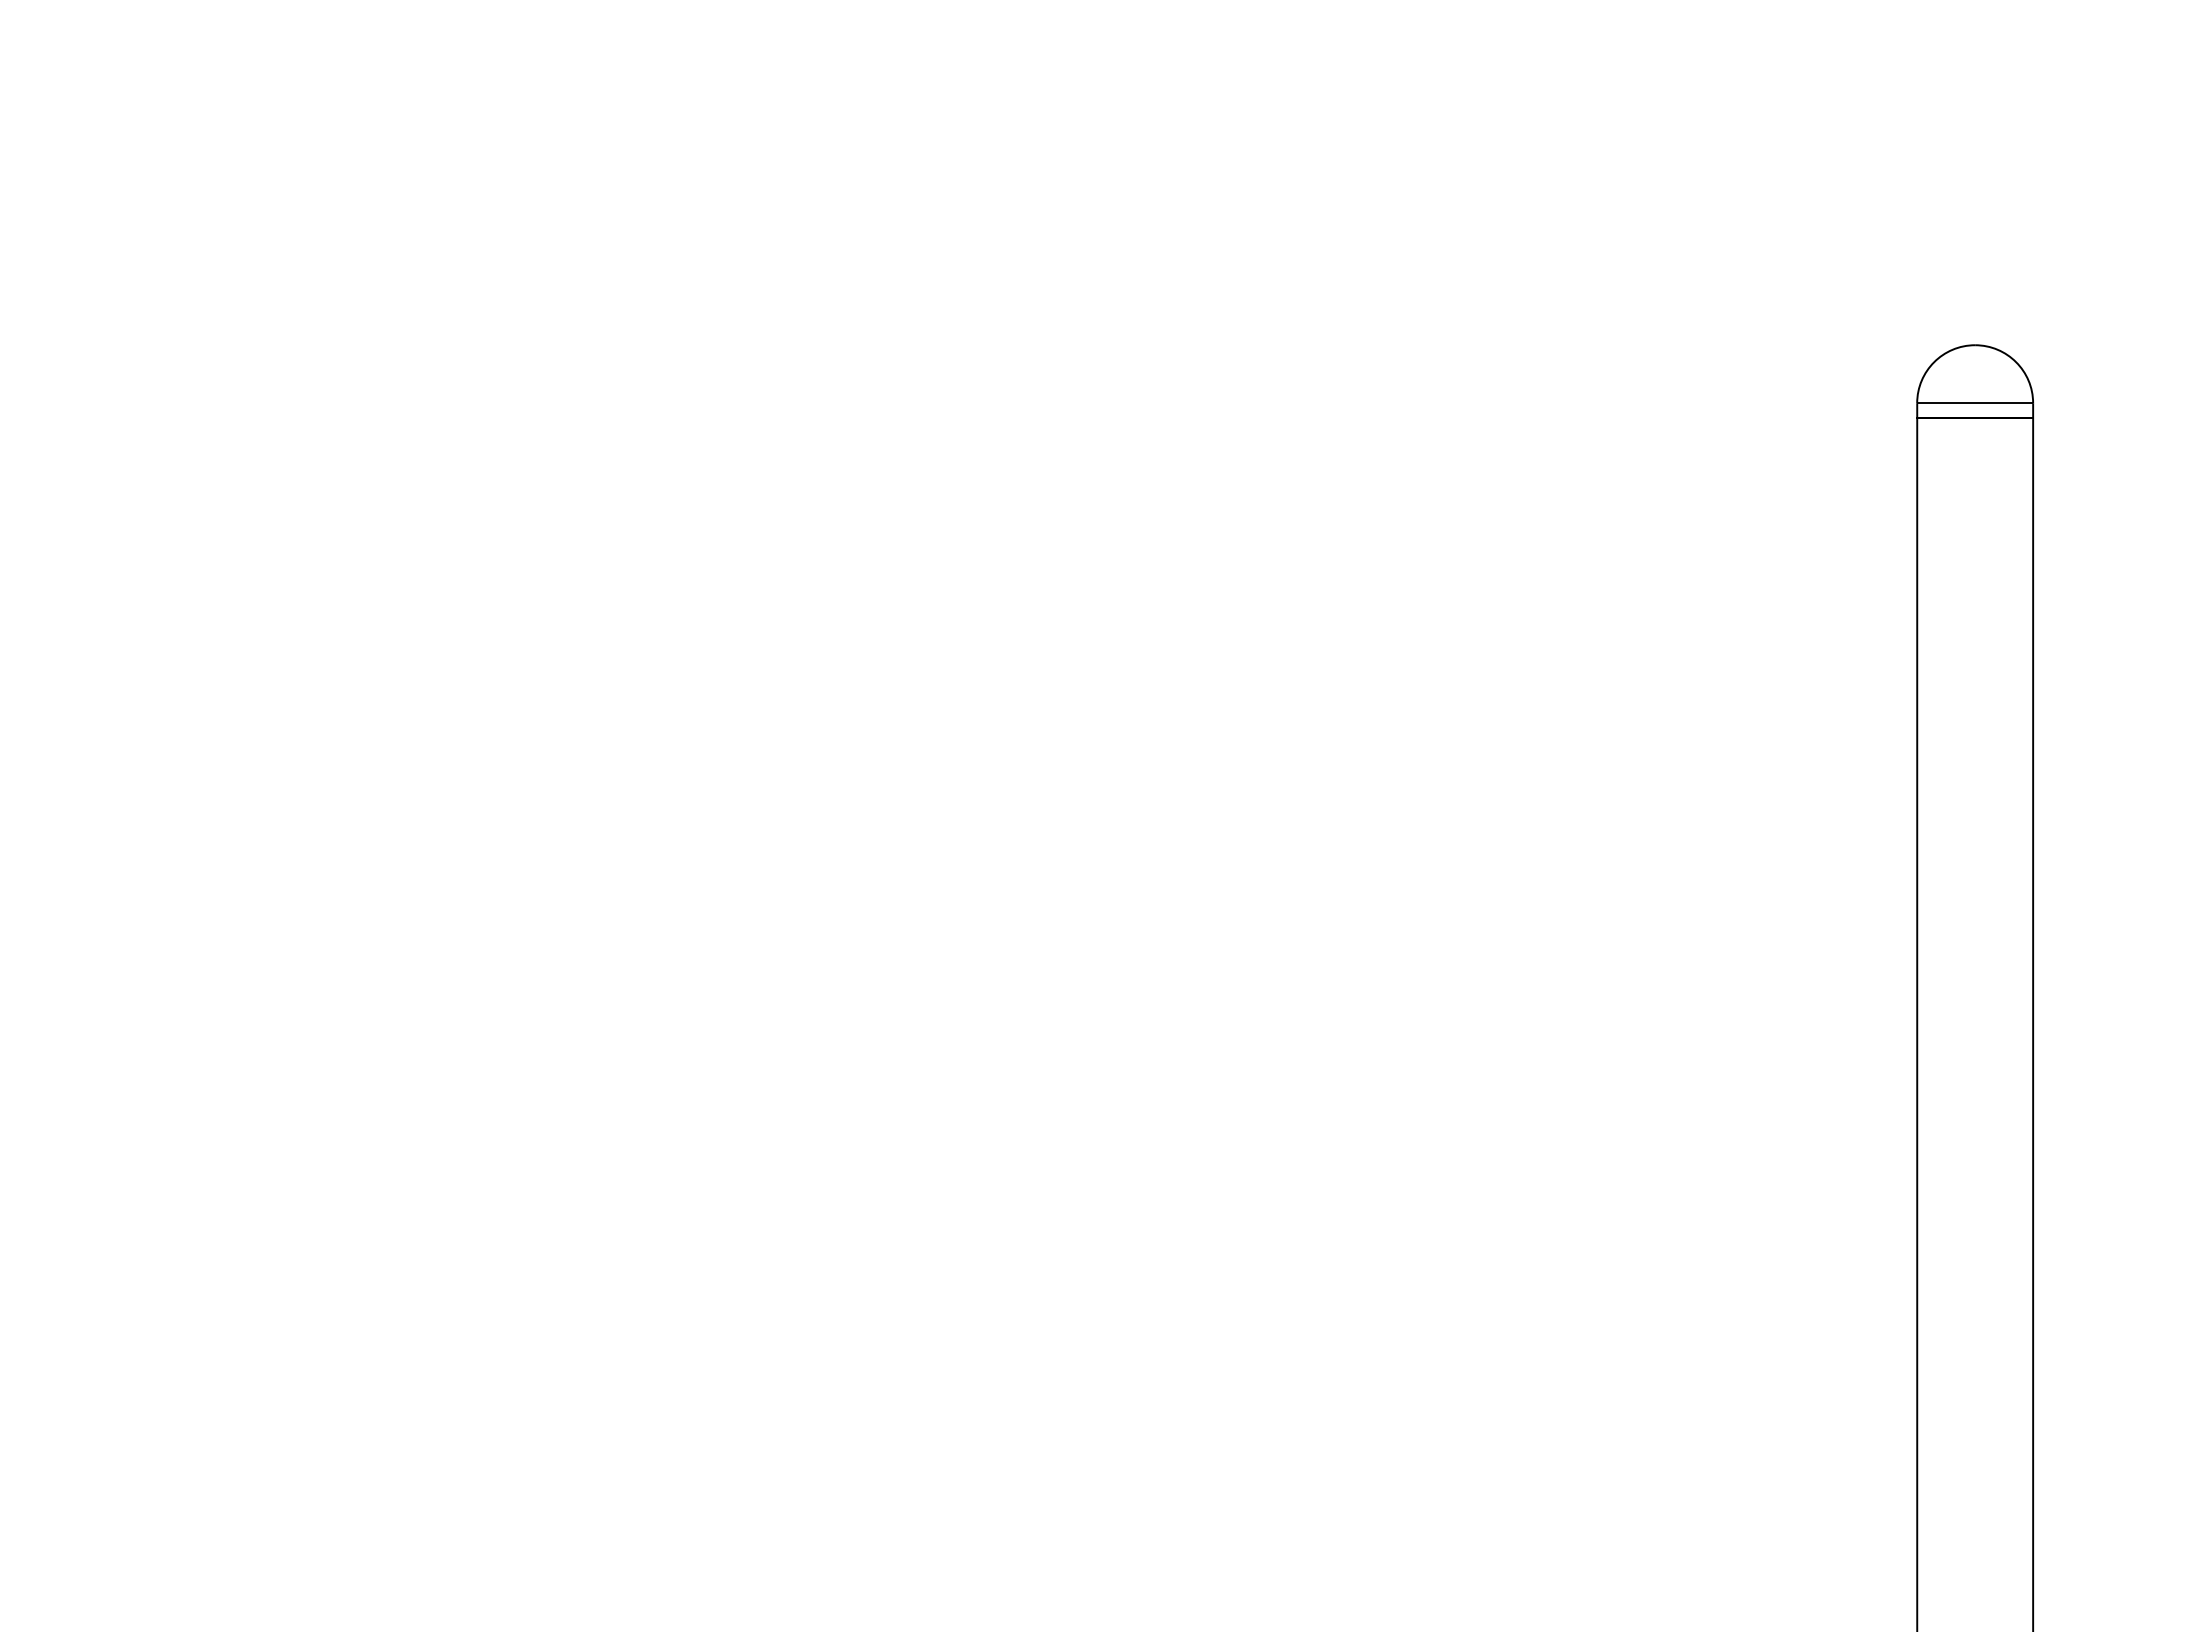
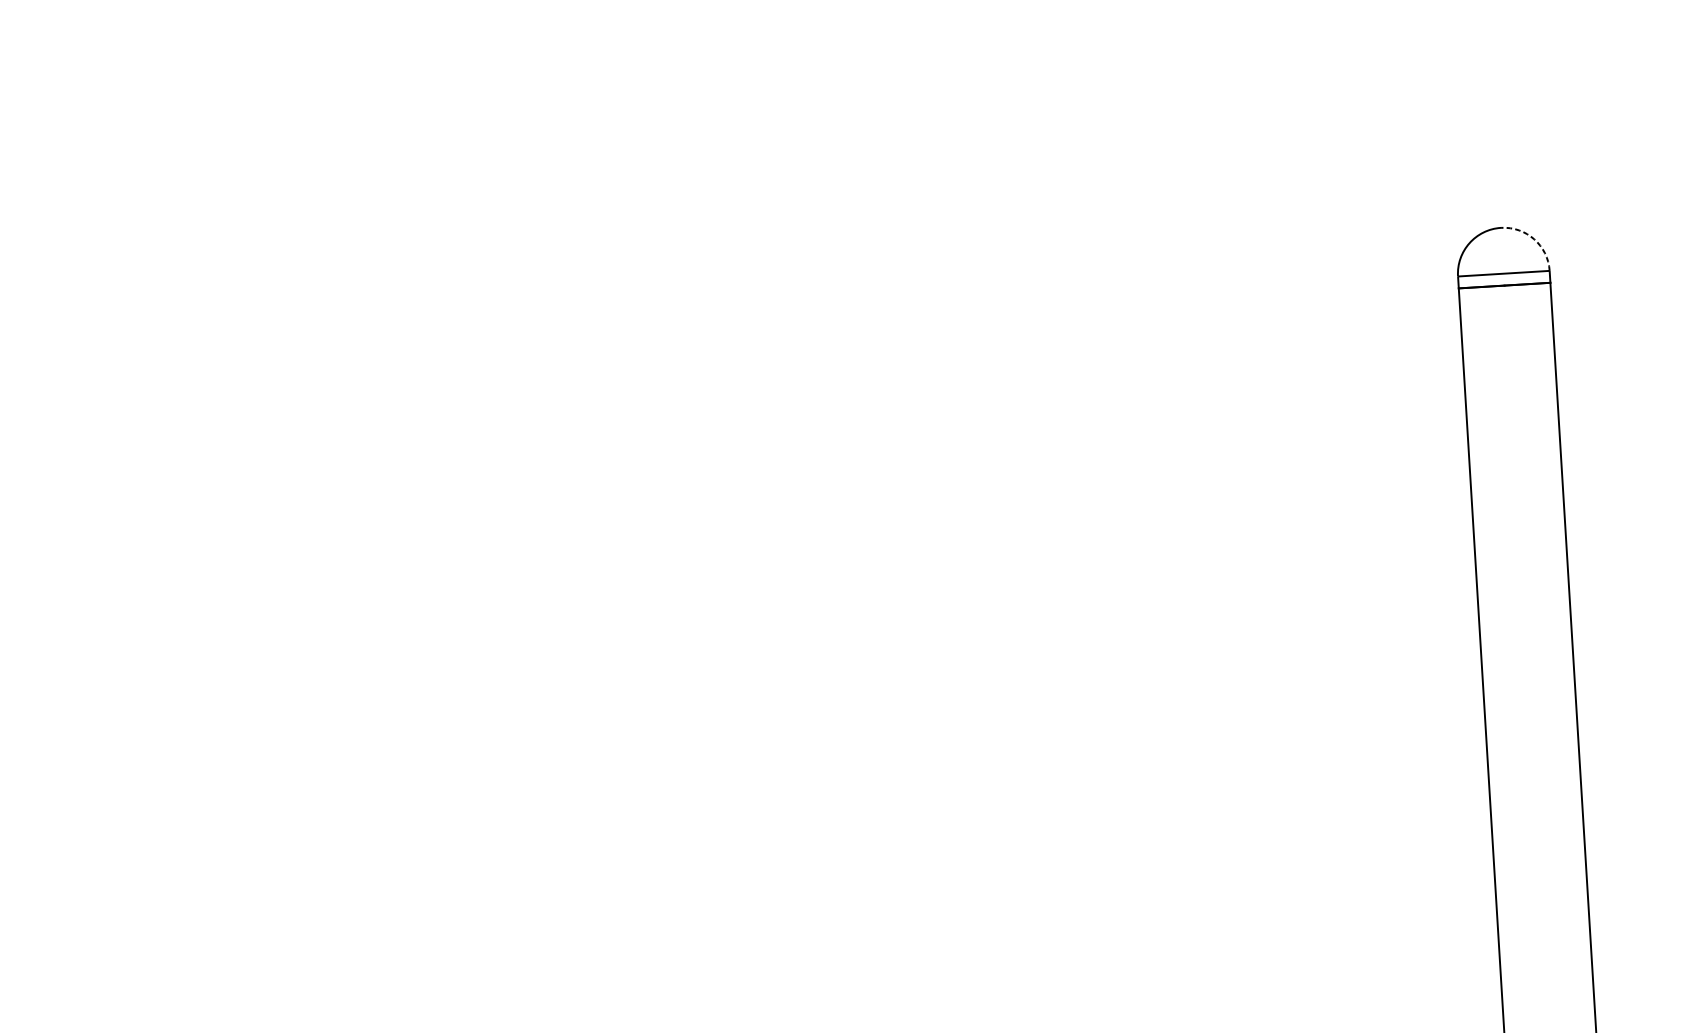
arc: (2016, 362) -> (1534, 239), solid -> dashed

